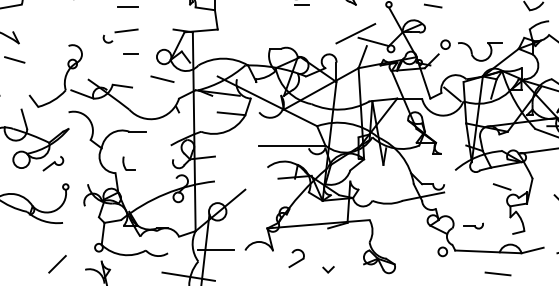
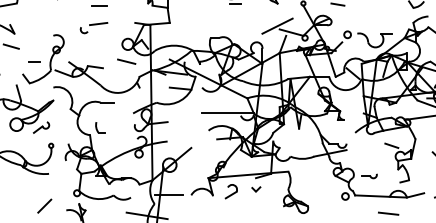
line: (130, 53) -> (34, 61), moved
part: (295, 258) -> (230, 191), moved
part: (328, 269) -> (256, 189), moved

